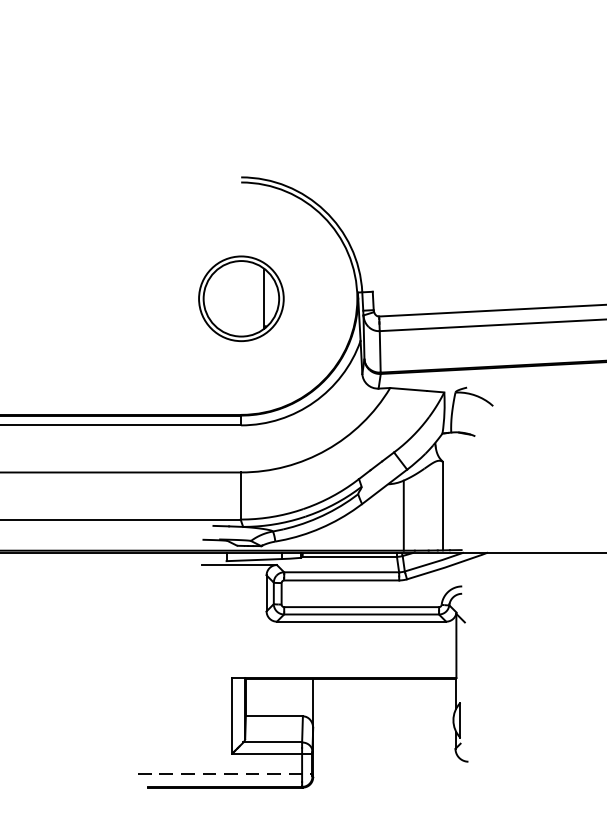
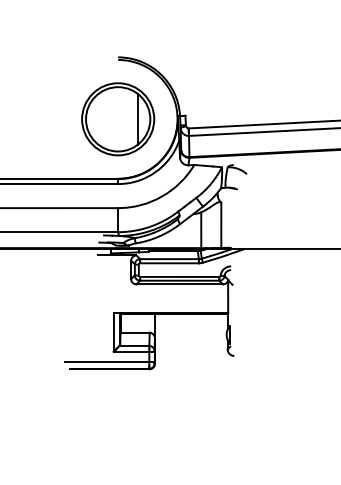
part: (241, 298) -> (118, 119), size x1.67
line: (226, 774) -> (110, 362), dashed -> solid

